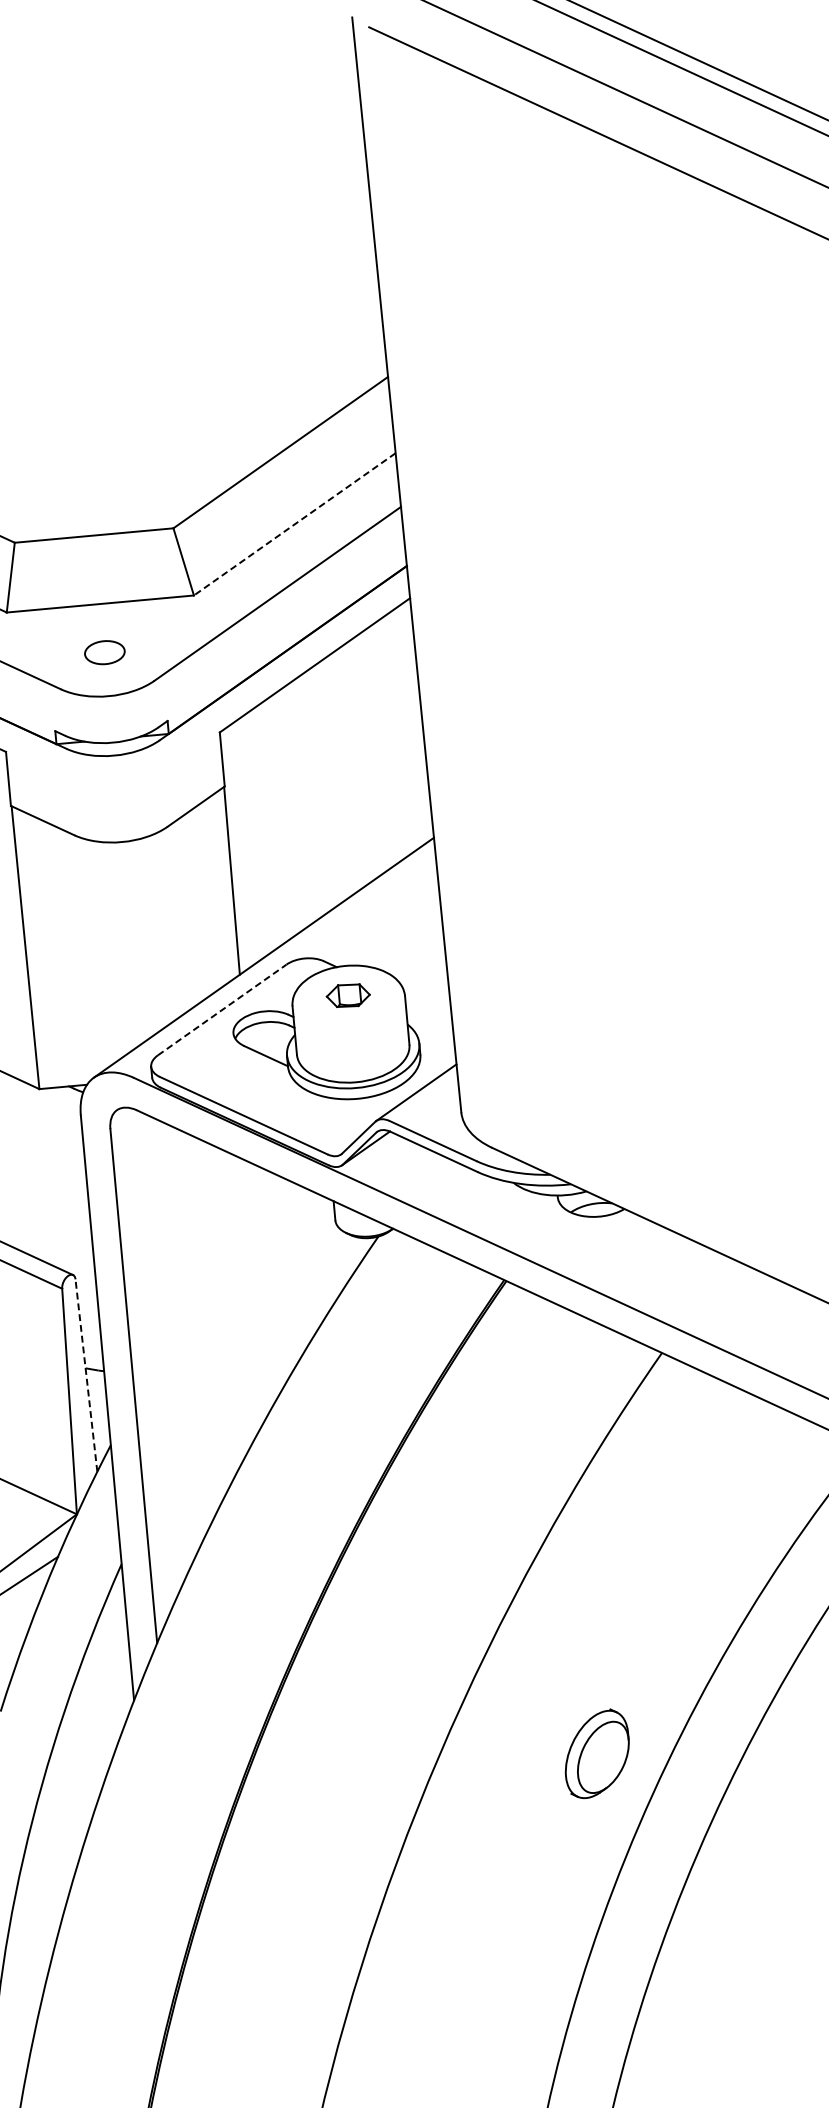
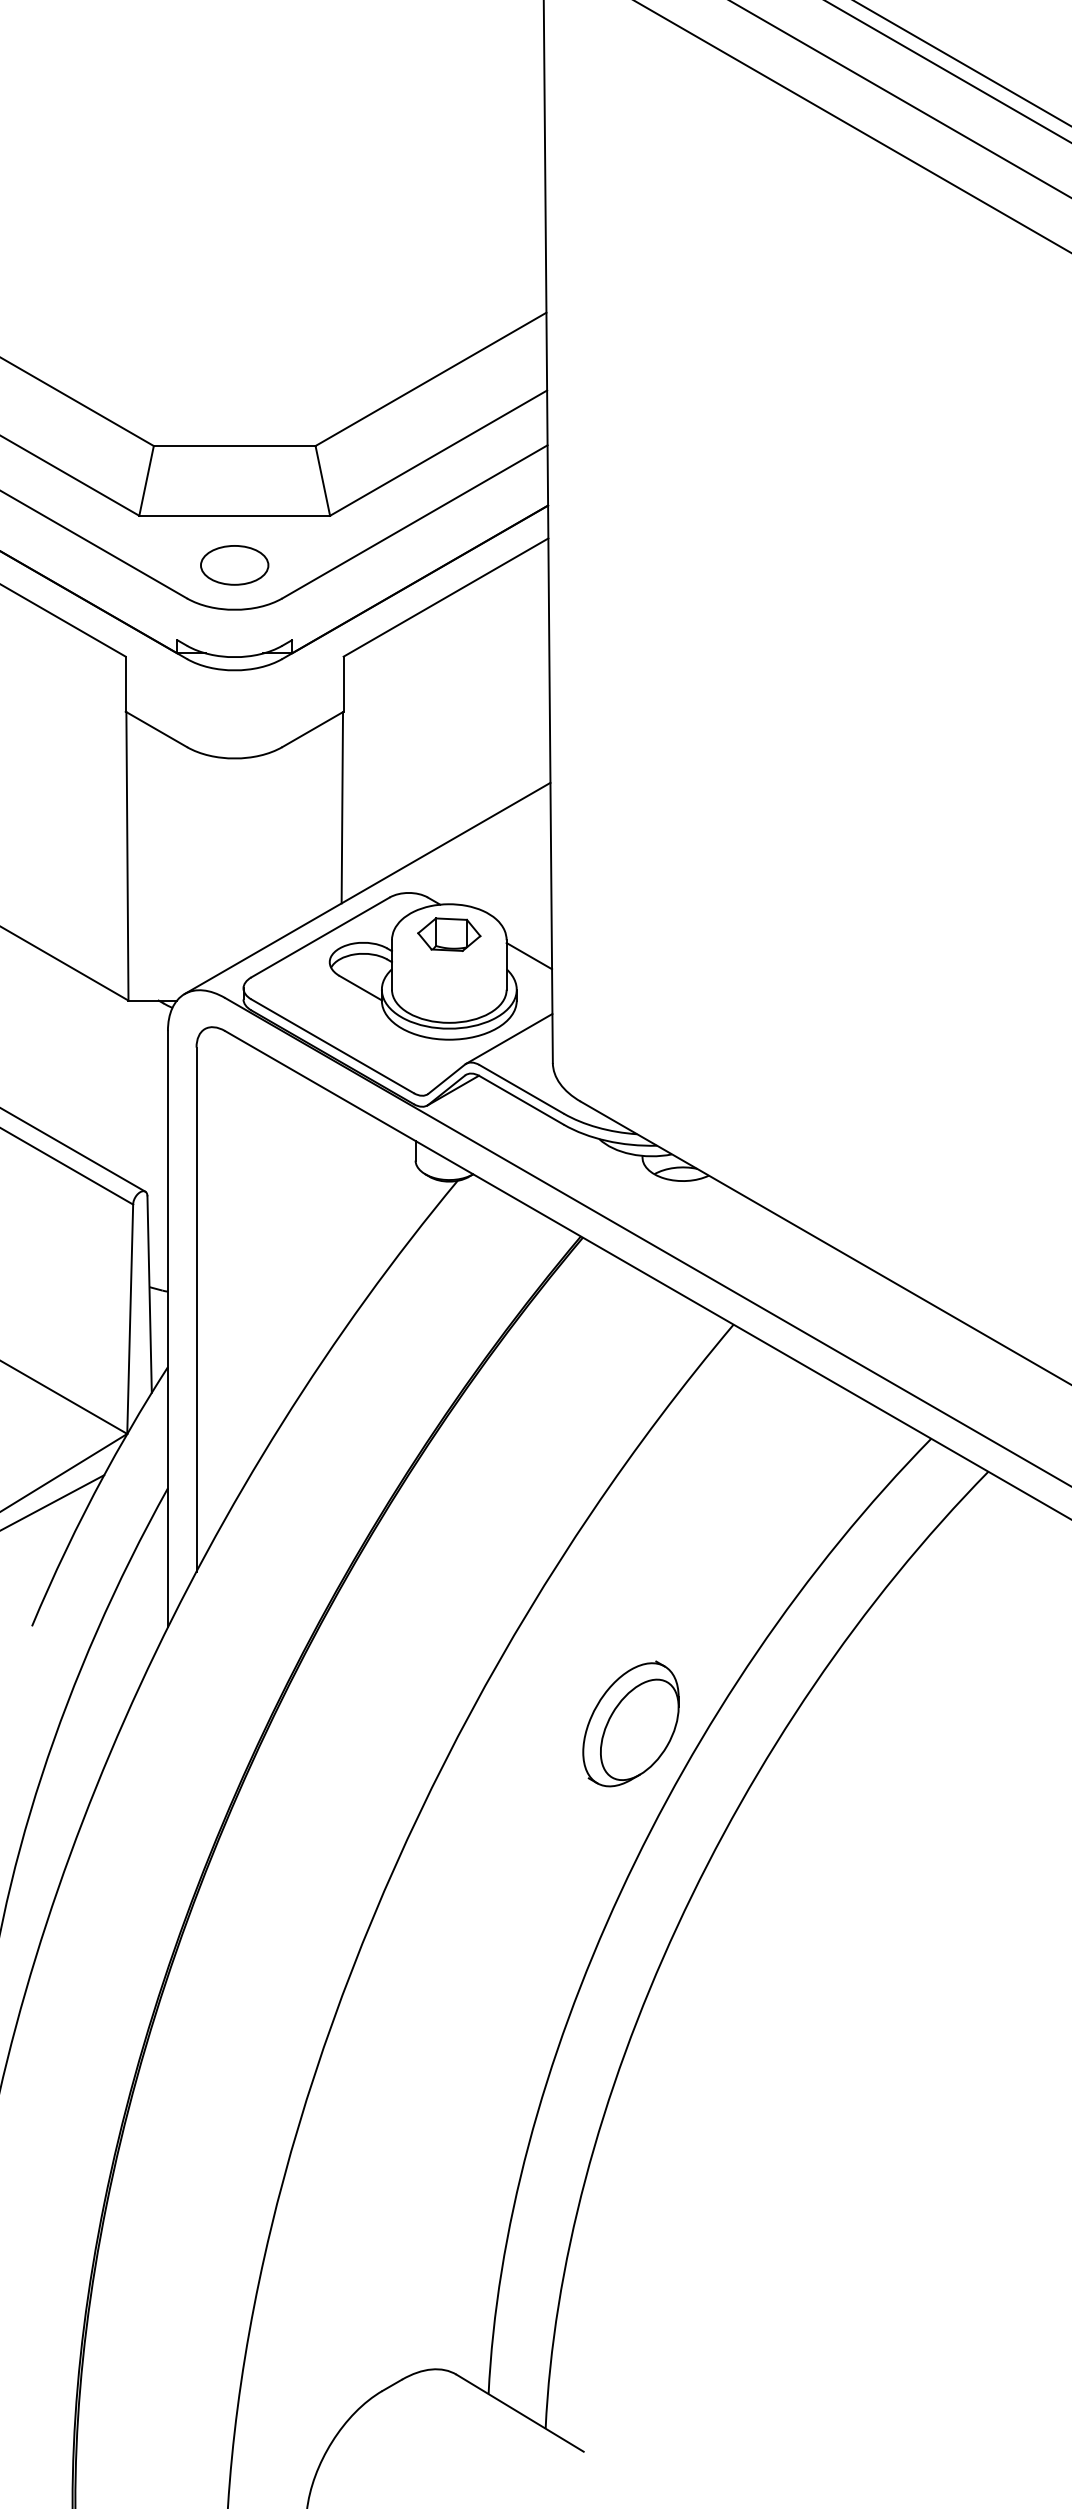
line: (294, 524) -> (438, 453), dashed -> solid
part: (104, 652) -> (234, 565), size x1.67
part: (348, 995) -> (449, 934), size x1.43
line: (222, 1010) -> (320, 937), dashed -> solid
line: (428, 1010) -> (529, 956), added
line: (86, 1375) -> (149, 1294), dashed -> solid
part: (596, 1753) -> (630, 1723), size x1.43

